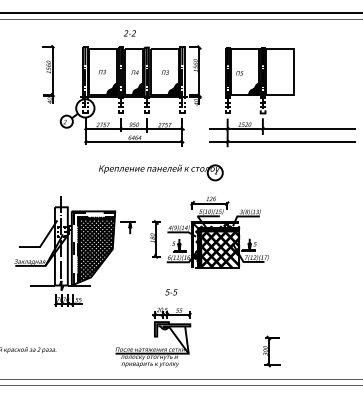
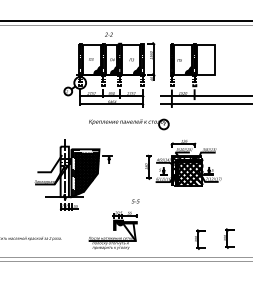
part: (48, 73) -> (56, 60), removed
part: (209, 233) -> (183, 163), moved
part: (152, 337) -> (112, 230), moved
part: (317, 349) -> (229, 238), added

